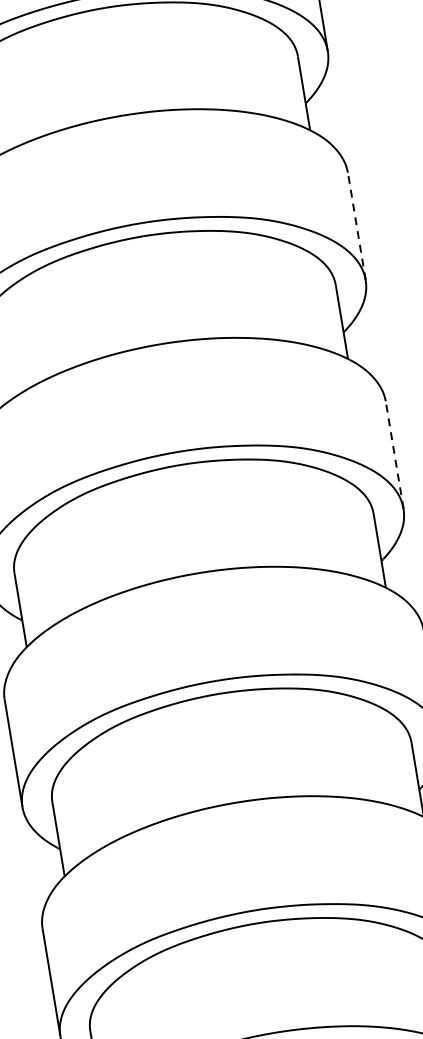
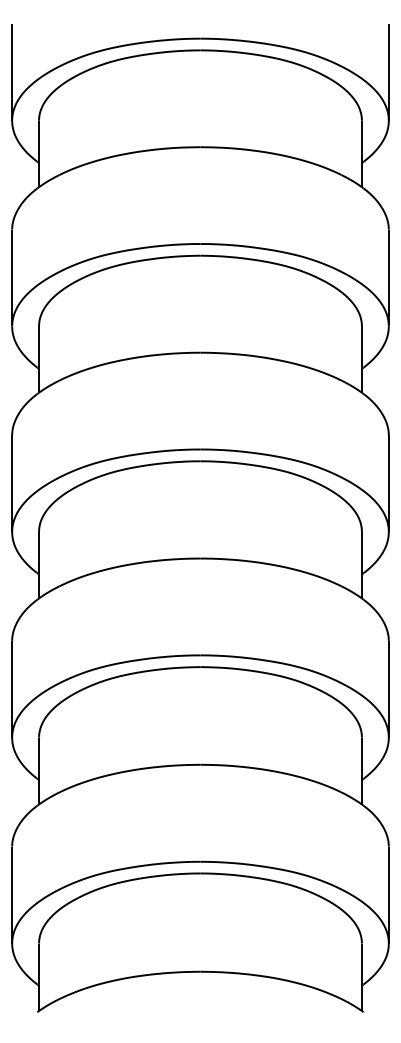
line: (356, 225) -> (388, 277), dashed -> solid
line: (394, 455) -> (388, 483), dashed -> solid

